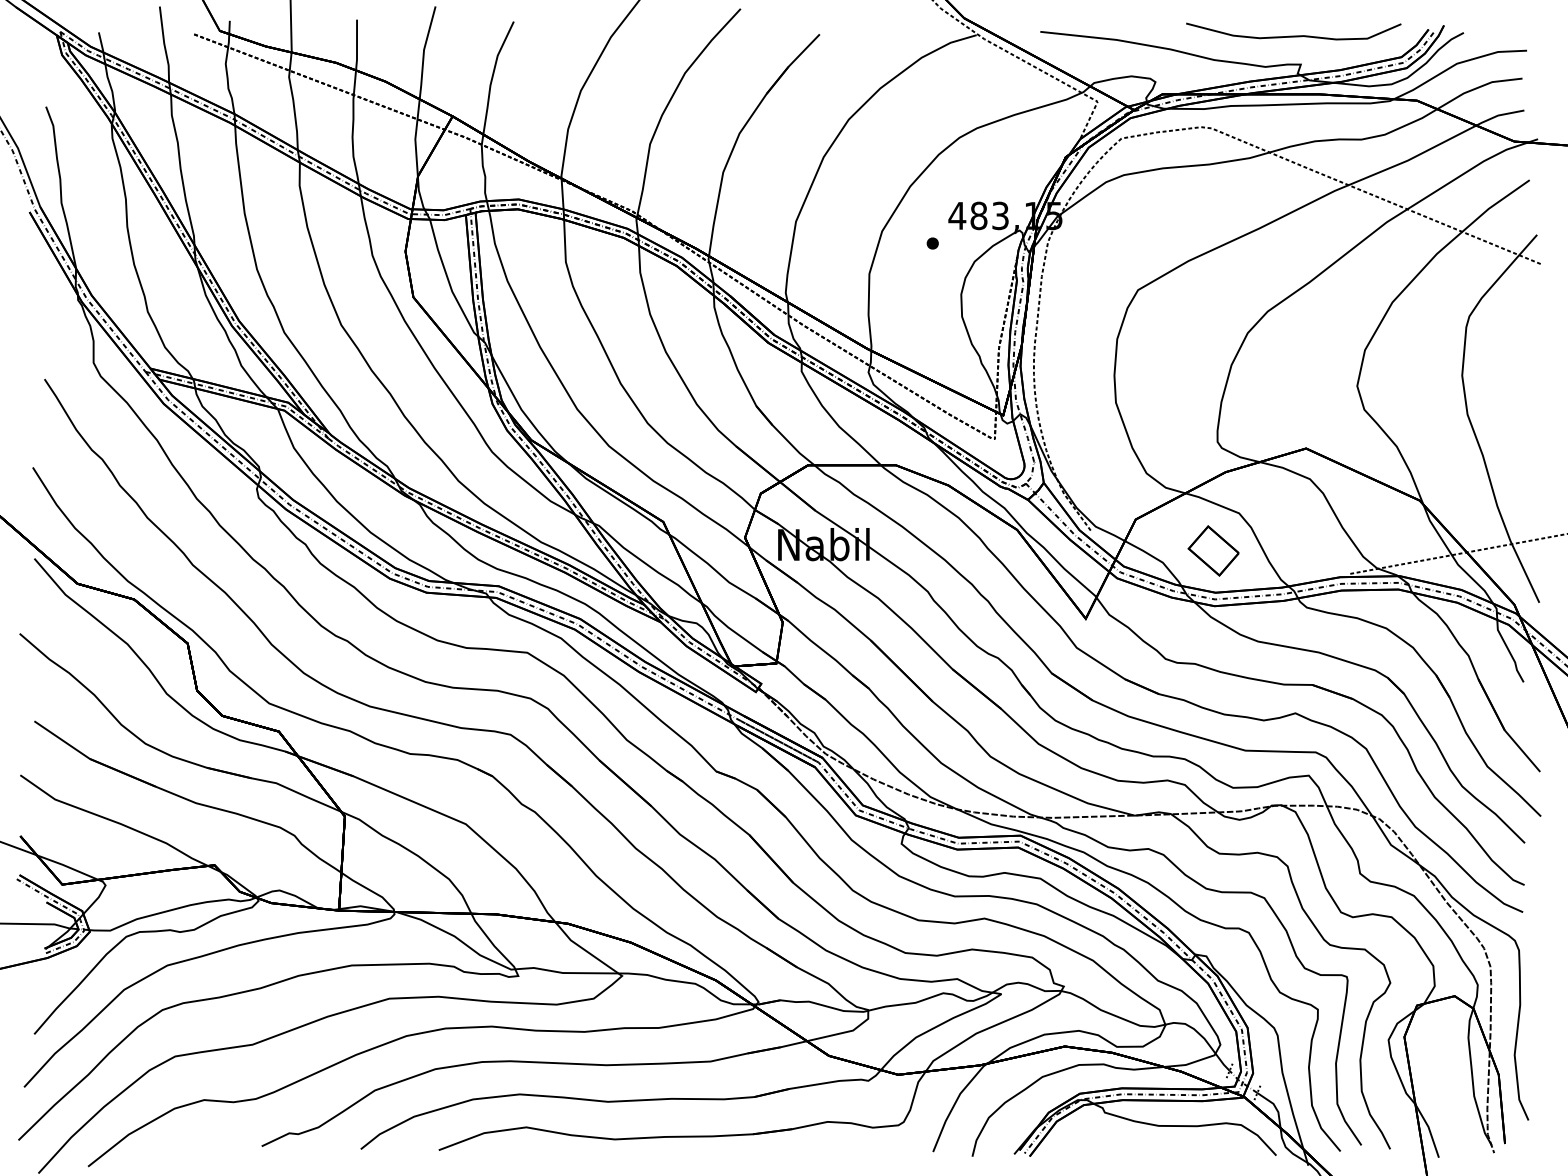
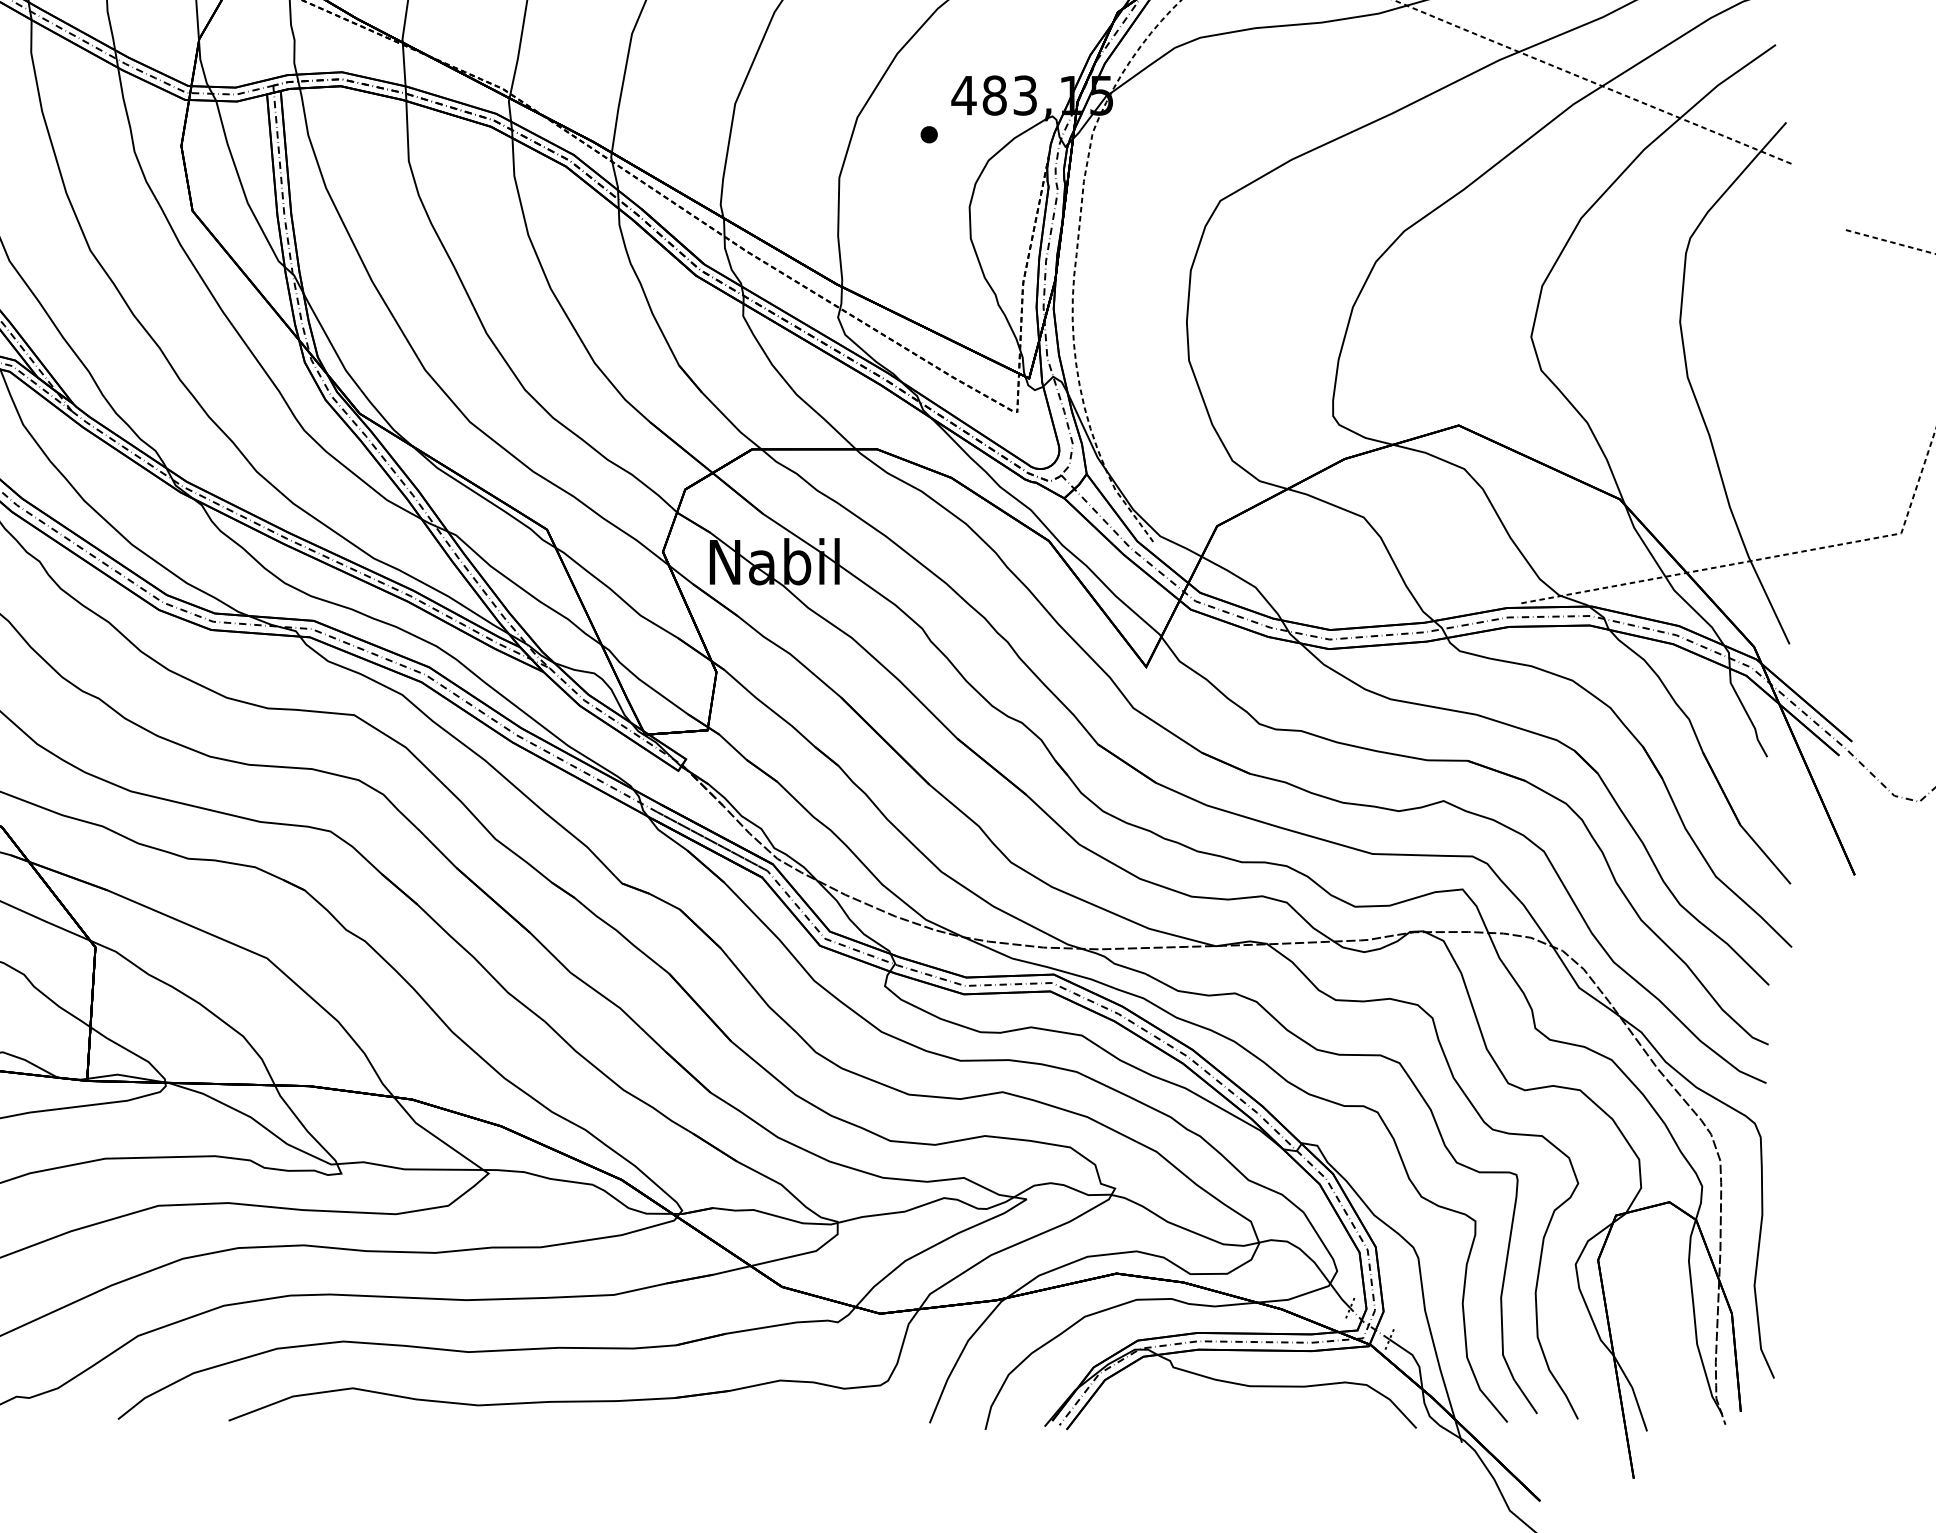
part: (1213, 550) -> (1327, 570), removed

